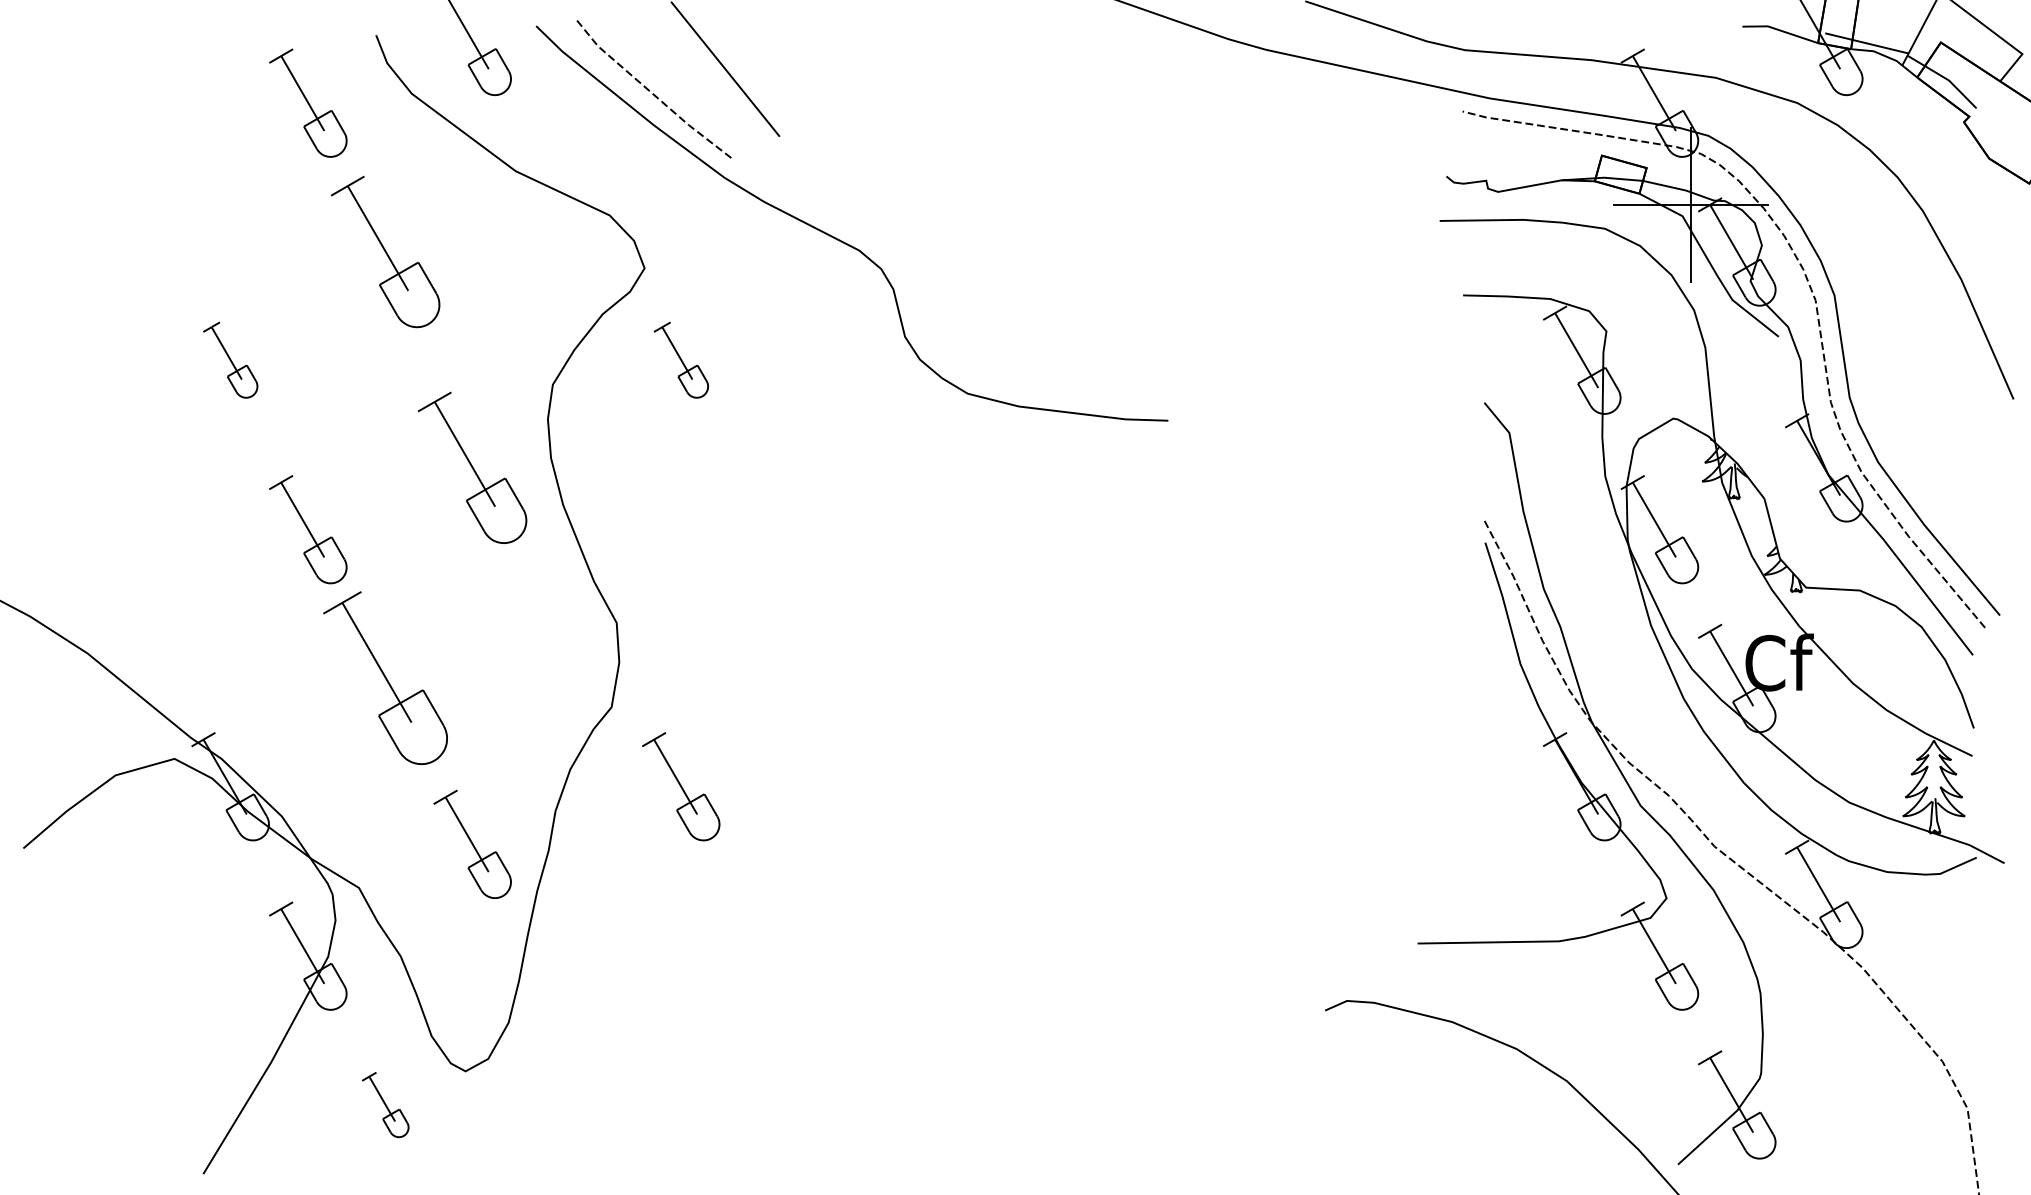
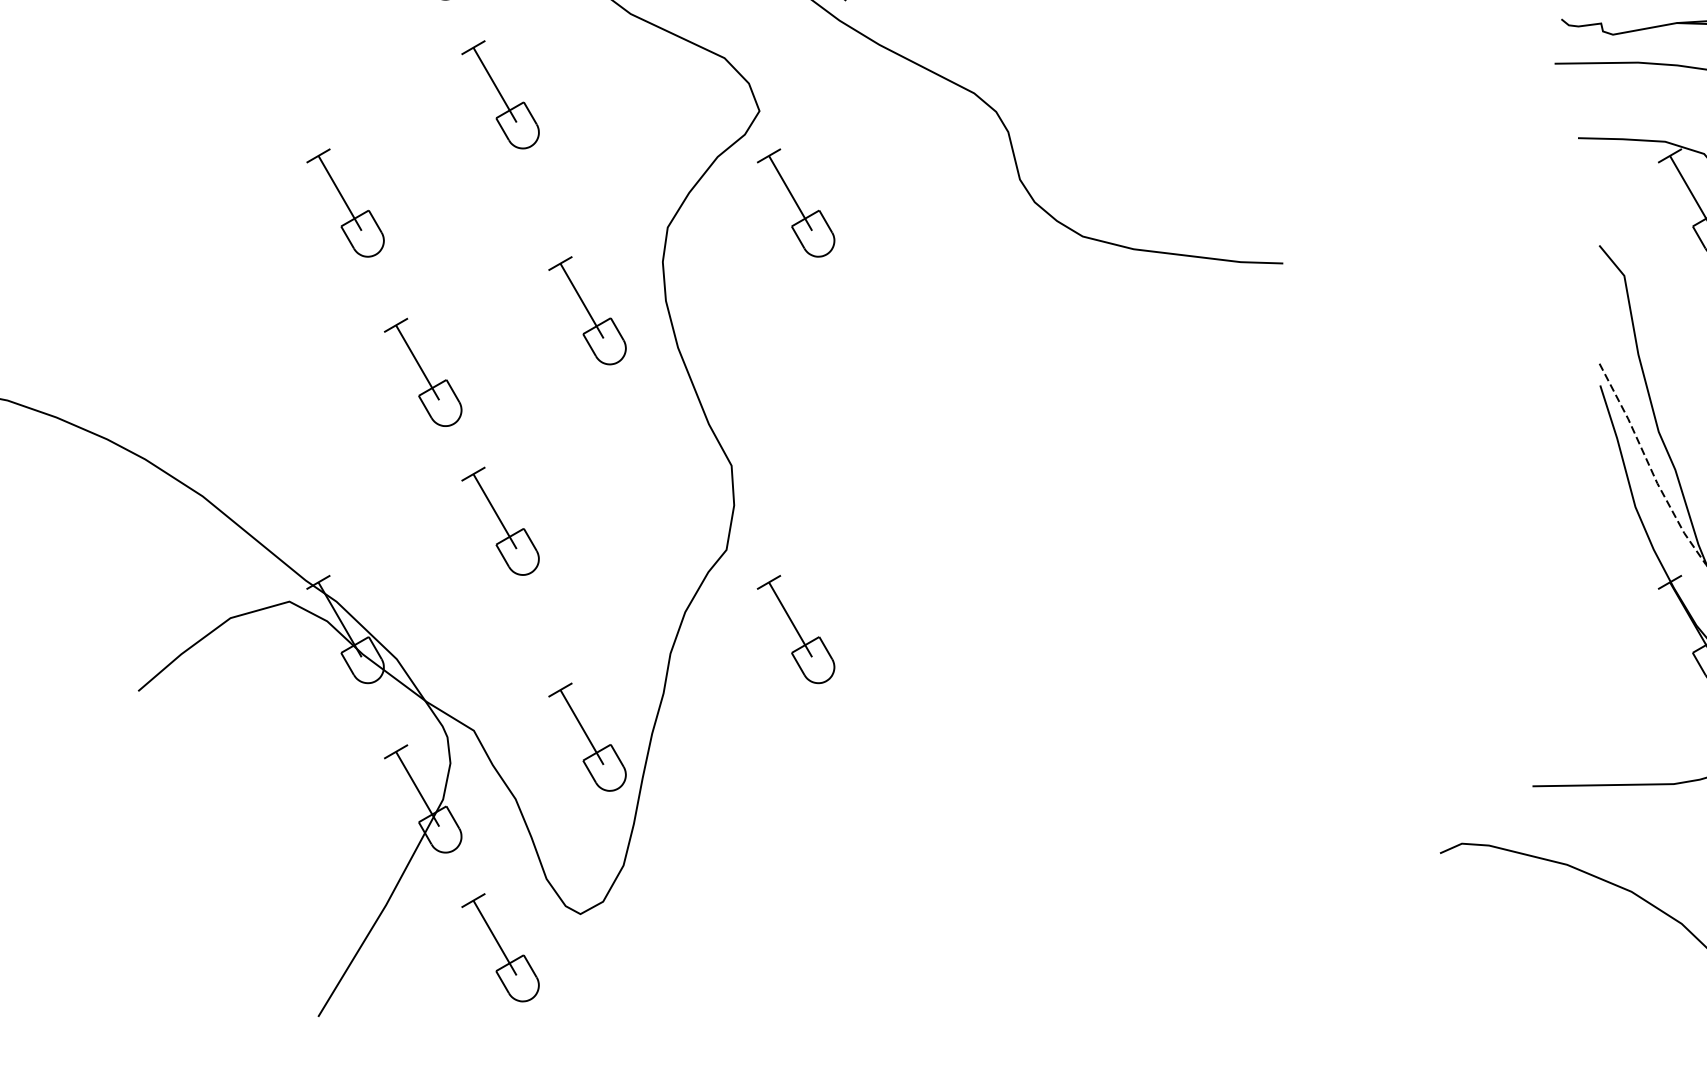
part: (385, 251) -> (500, 94), size x0.71
part: (230, 359) -> (345, 202), size x1.43
part: (681, 359) -> (796, 202), size x1.43
part: (472, 467) -> (587, 310), size x0.71
part: (385, 678) -> (500, 521), size x0.62
part: (472, 843) -> (587, 736), moved
part: (385, 1104) -> (500, 947), size x1.67

